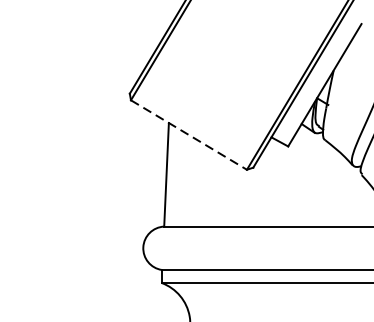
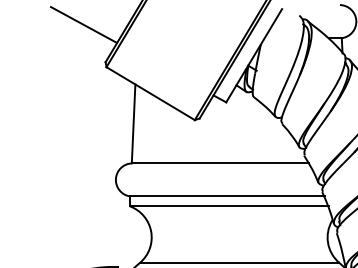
line: (102, 45) -> (84, 25), added
line: (190, 134) -> (151, 93), dashed -> solid

